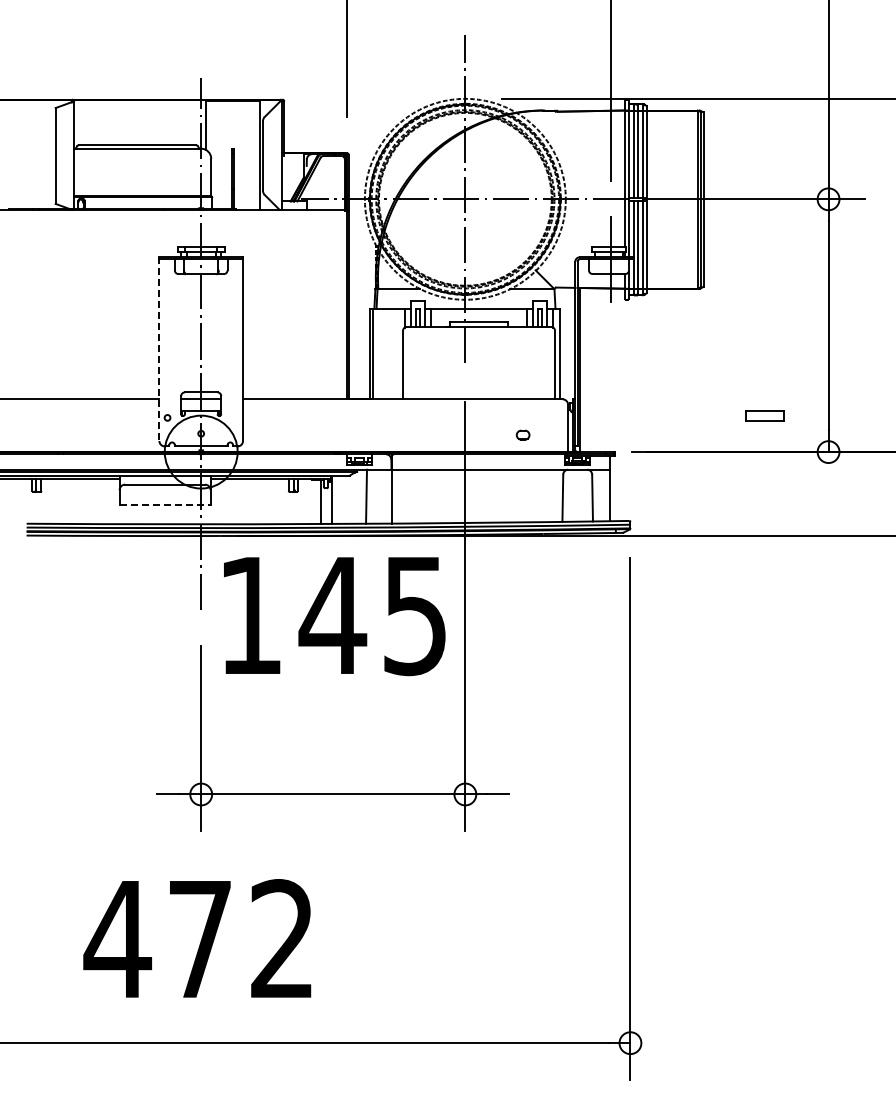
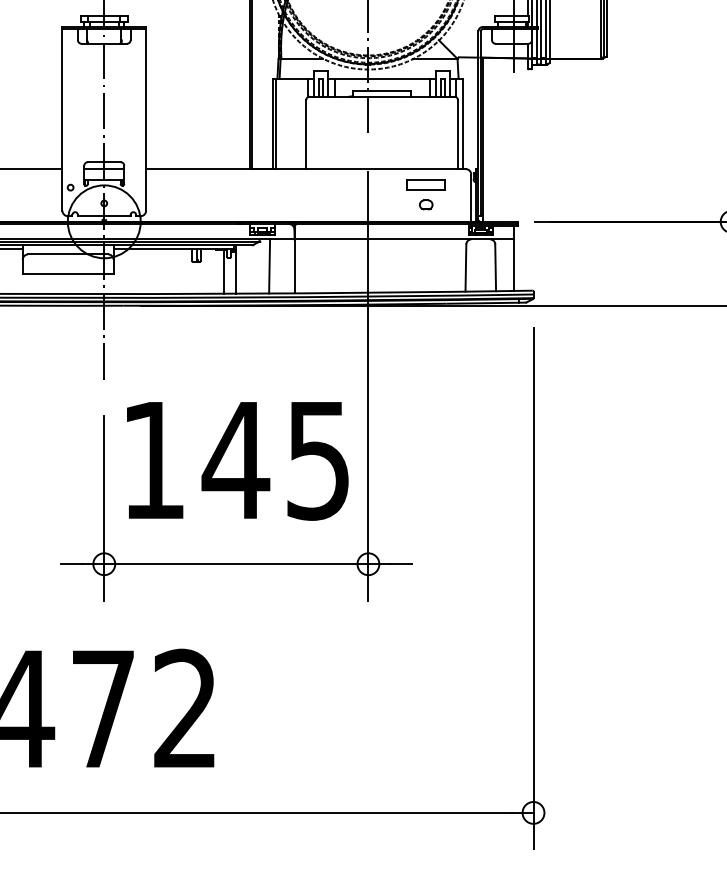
line: (159, 349) -> (62, 119), dashed -> solid
part: (764, 415) -> (425, 185), moved
line: (165, 504) -> (68, 274), dashed -> solid
text: (334, 616) -> (237, 461), moved

